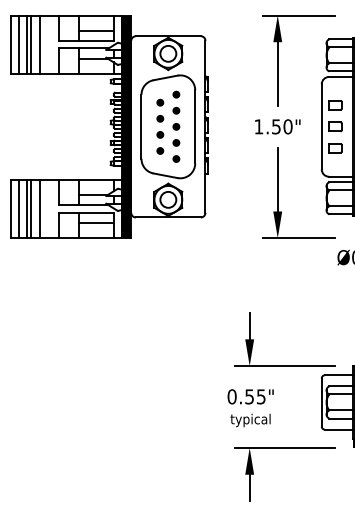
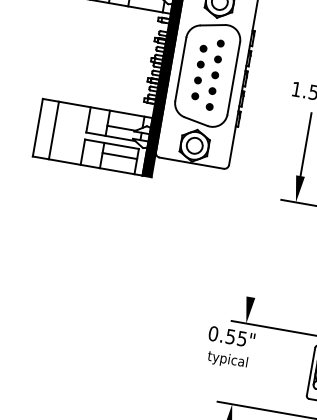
line: (18, 208) -> (45, 128), removed
line: (31, 208) -> (58, 130), removed
line: (40, 208) -> (67, 132), removed
line: (249, 325) -> (253, 283), removed
text: (250, 408) -> (229, 348), moved

